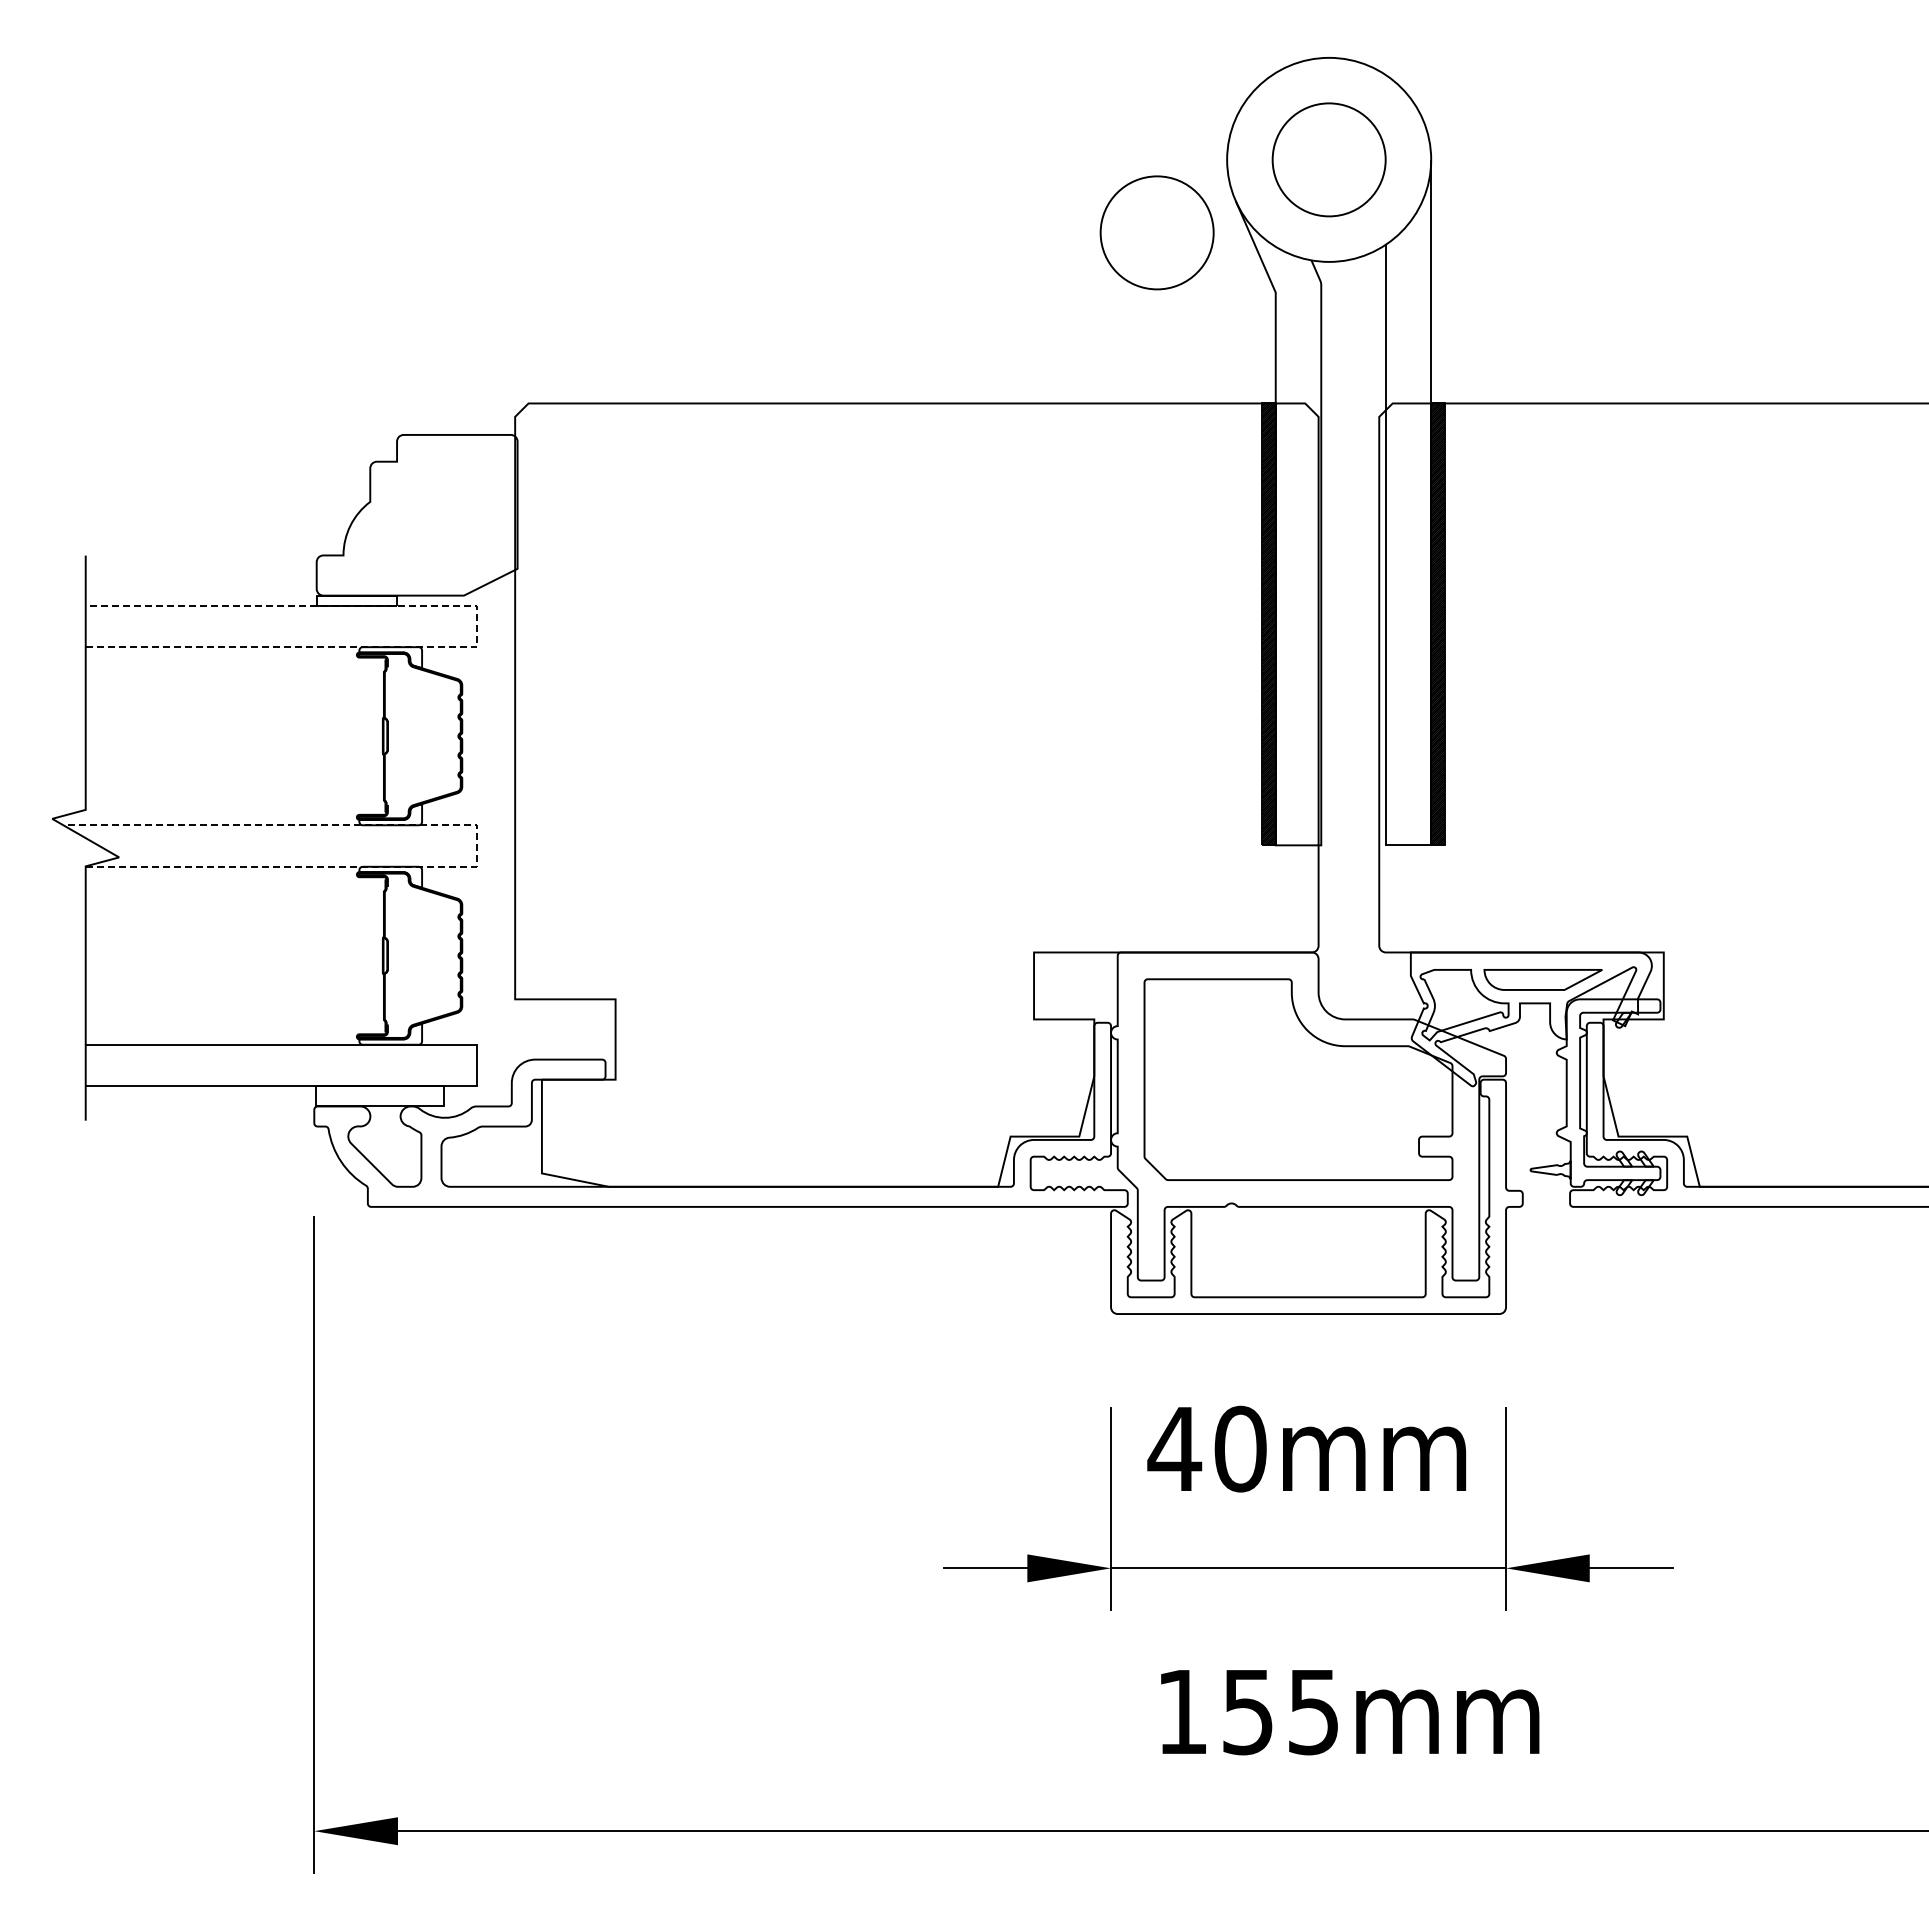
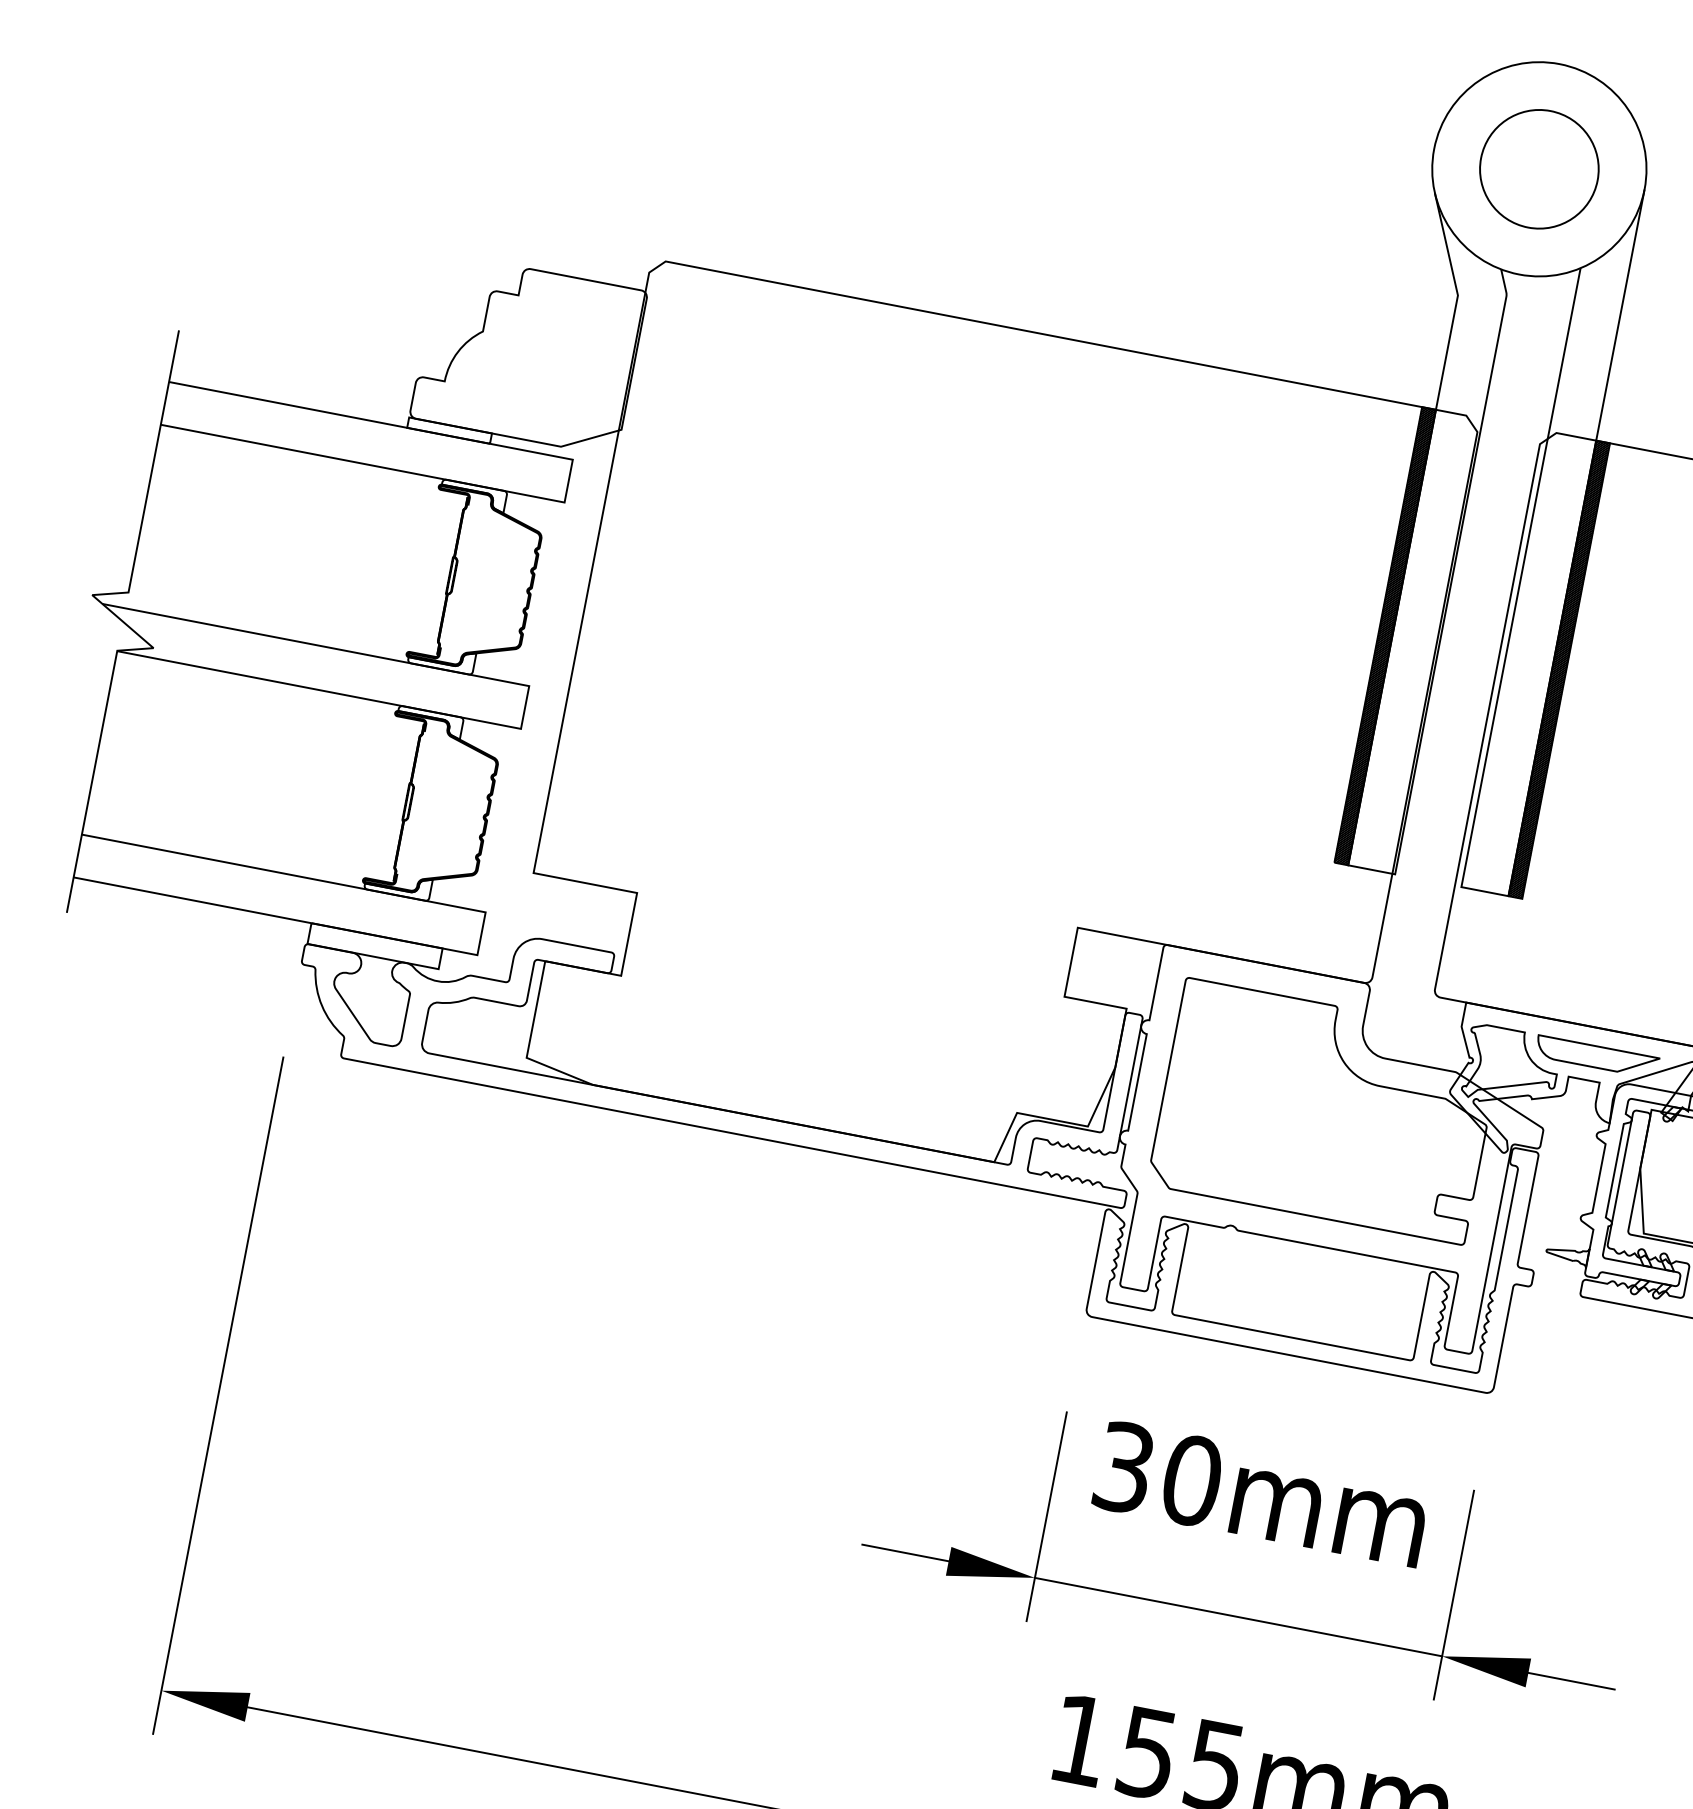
circle: (1156, 232) -> (1346, 209), removed
line: (477, 626) -> (568, 481), dashed -> solid
line: (477, 835) -> (527, 696), dashed -> solid
text: (1174, 1448) -> (1124, 1466), 40mm -> 30mm

